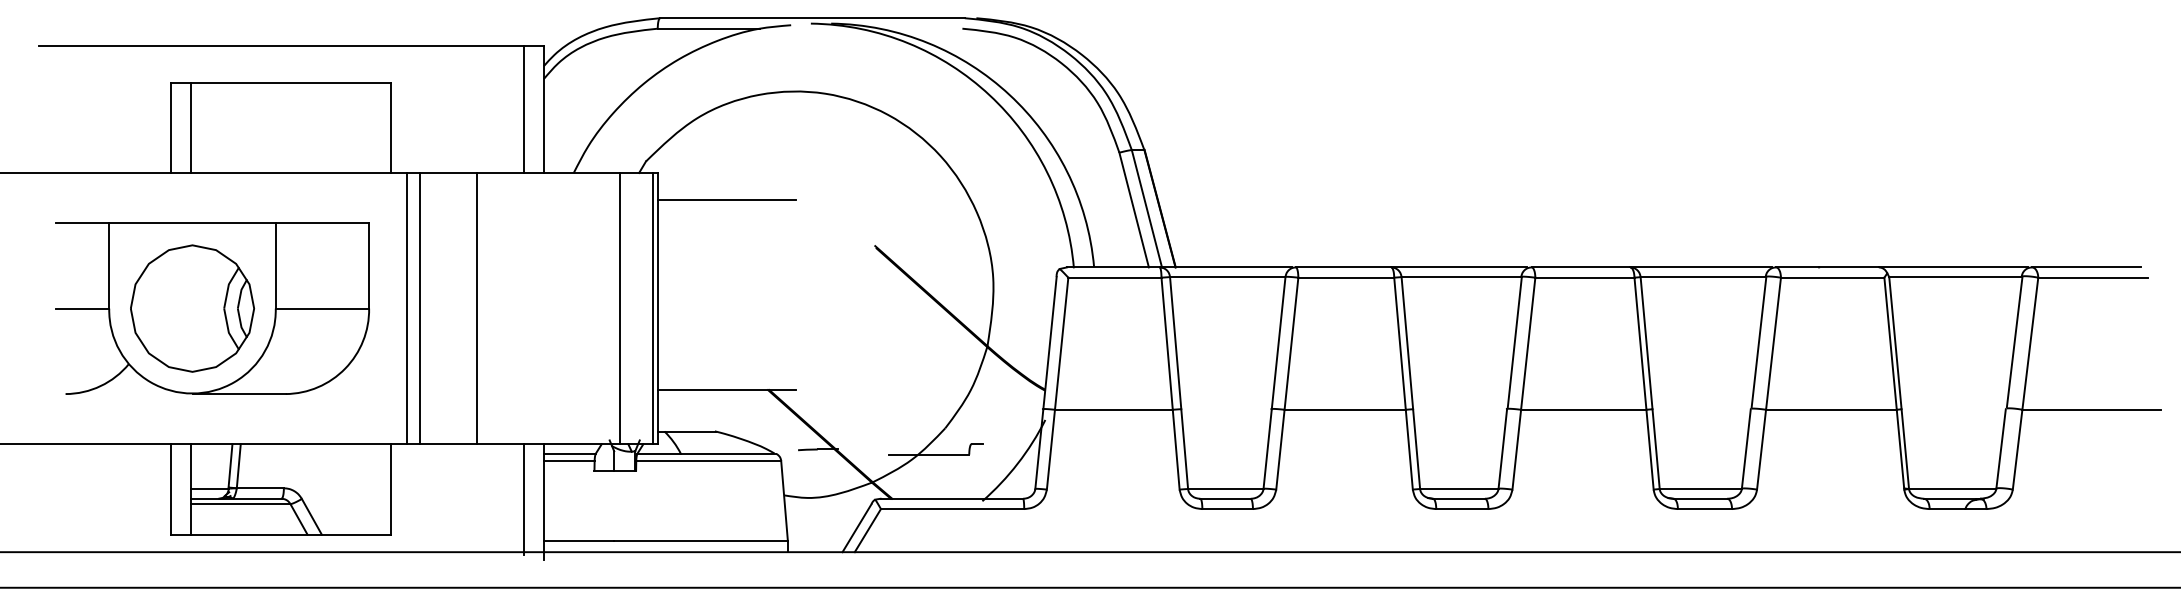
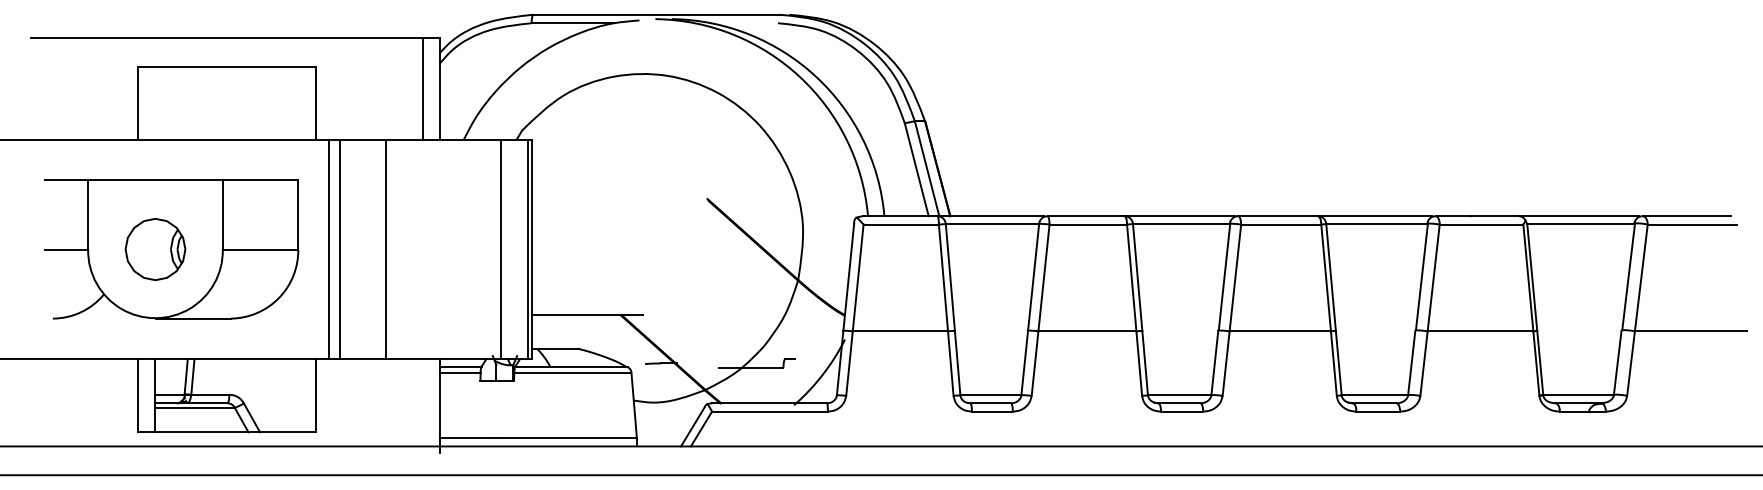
line: (191, 126) -> (154, 102), removed
line: (726, 199) -> (587, 161), removed
part: (192, 308) -> (155, 249), size x0.6
line: (523, 499) -> (423, 403), removed

